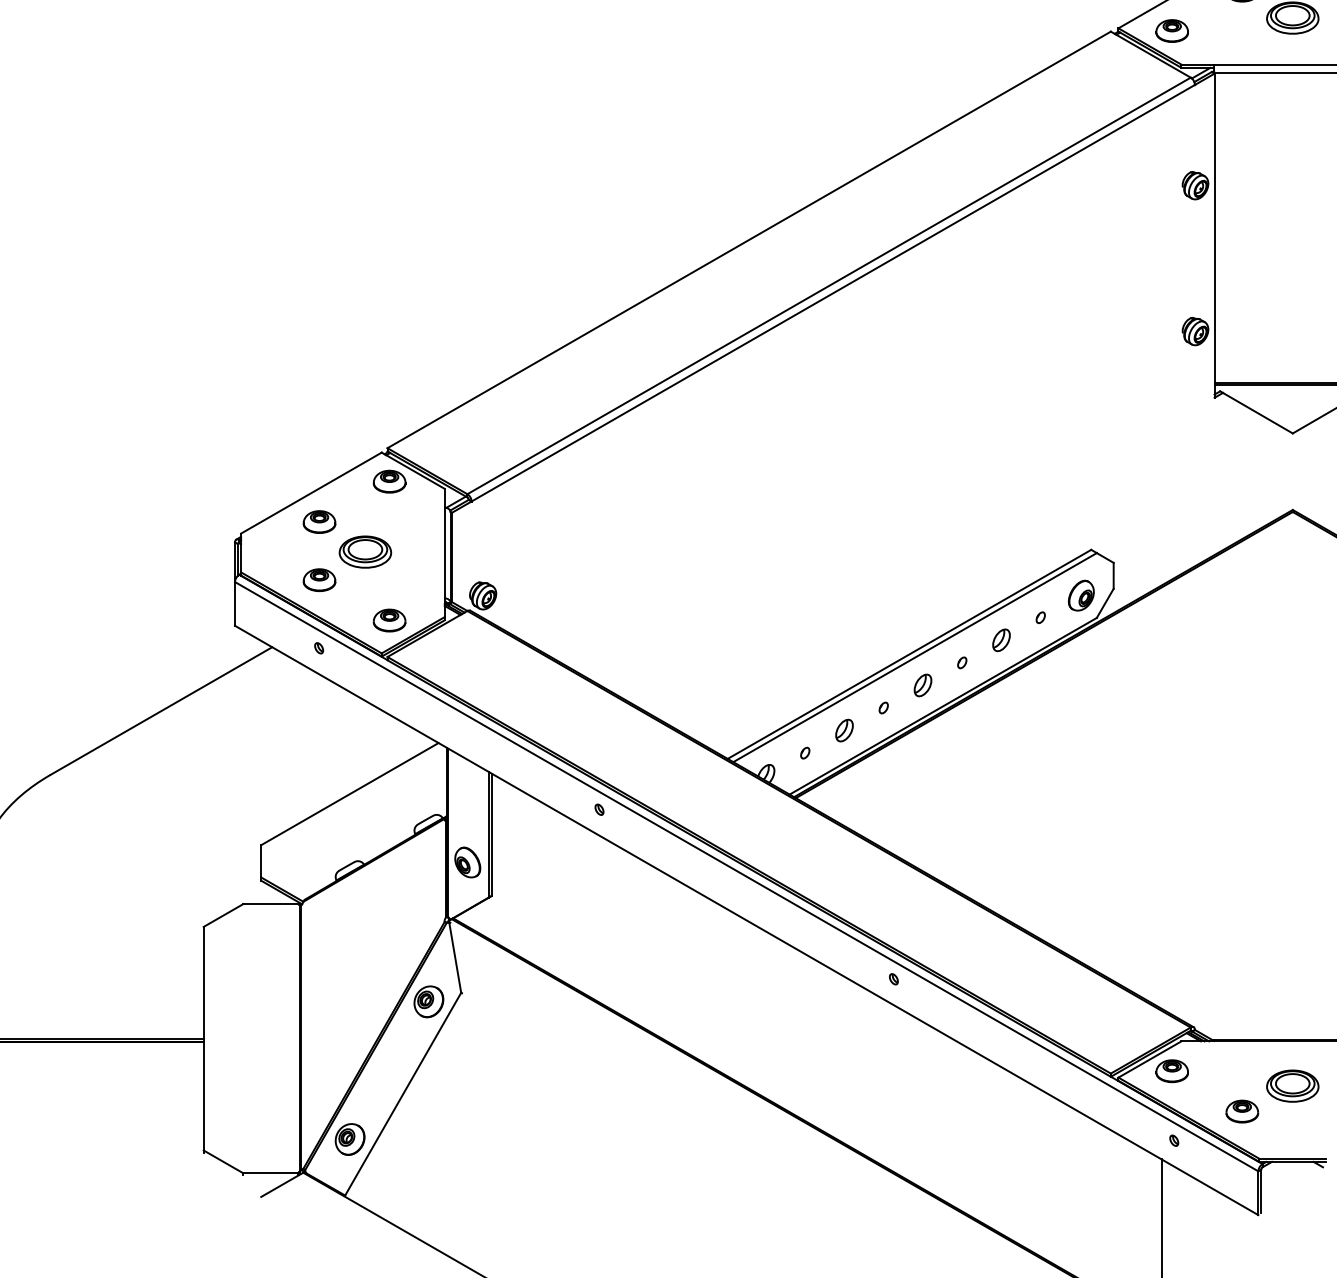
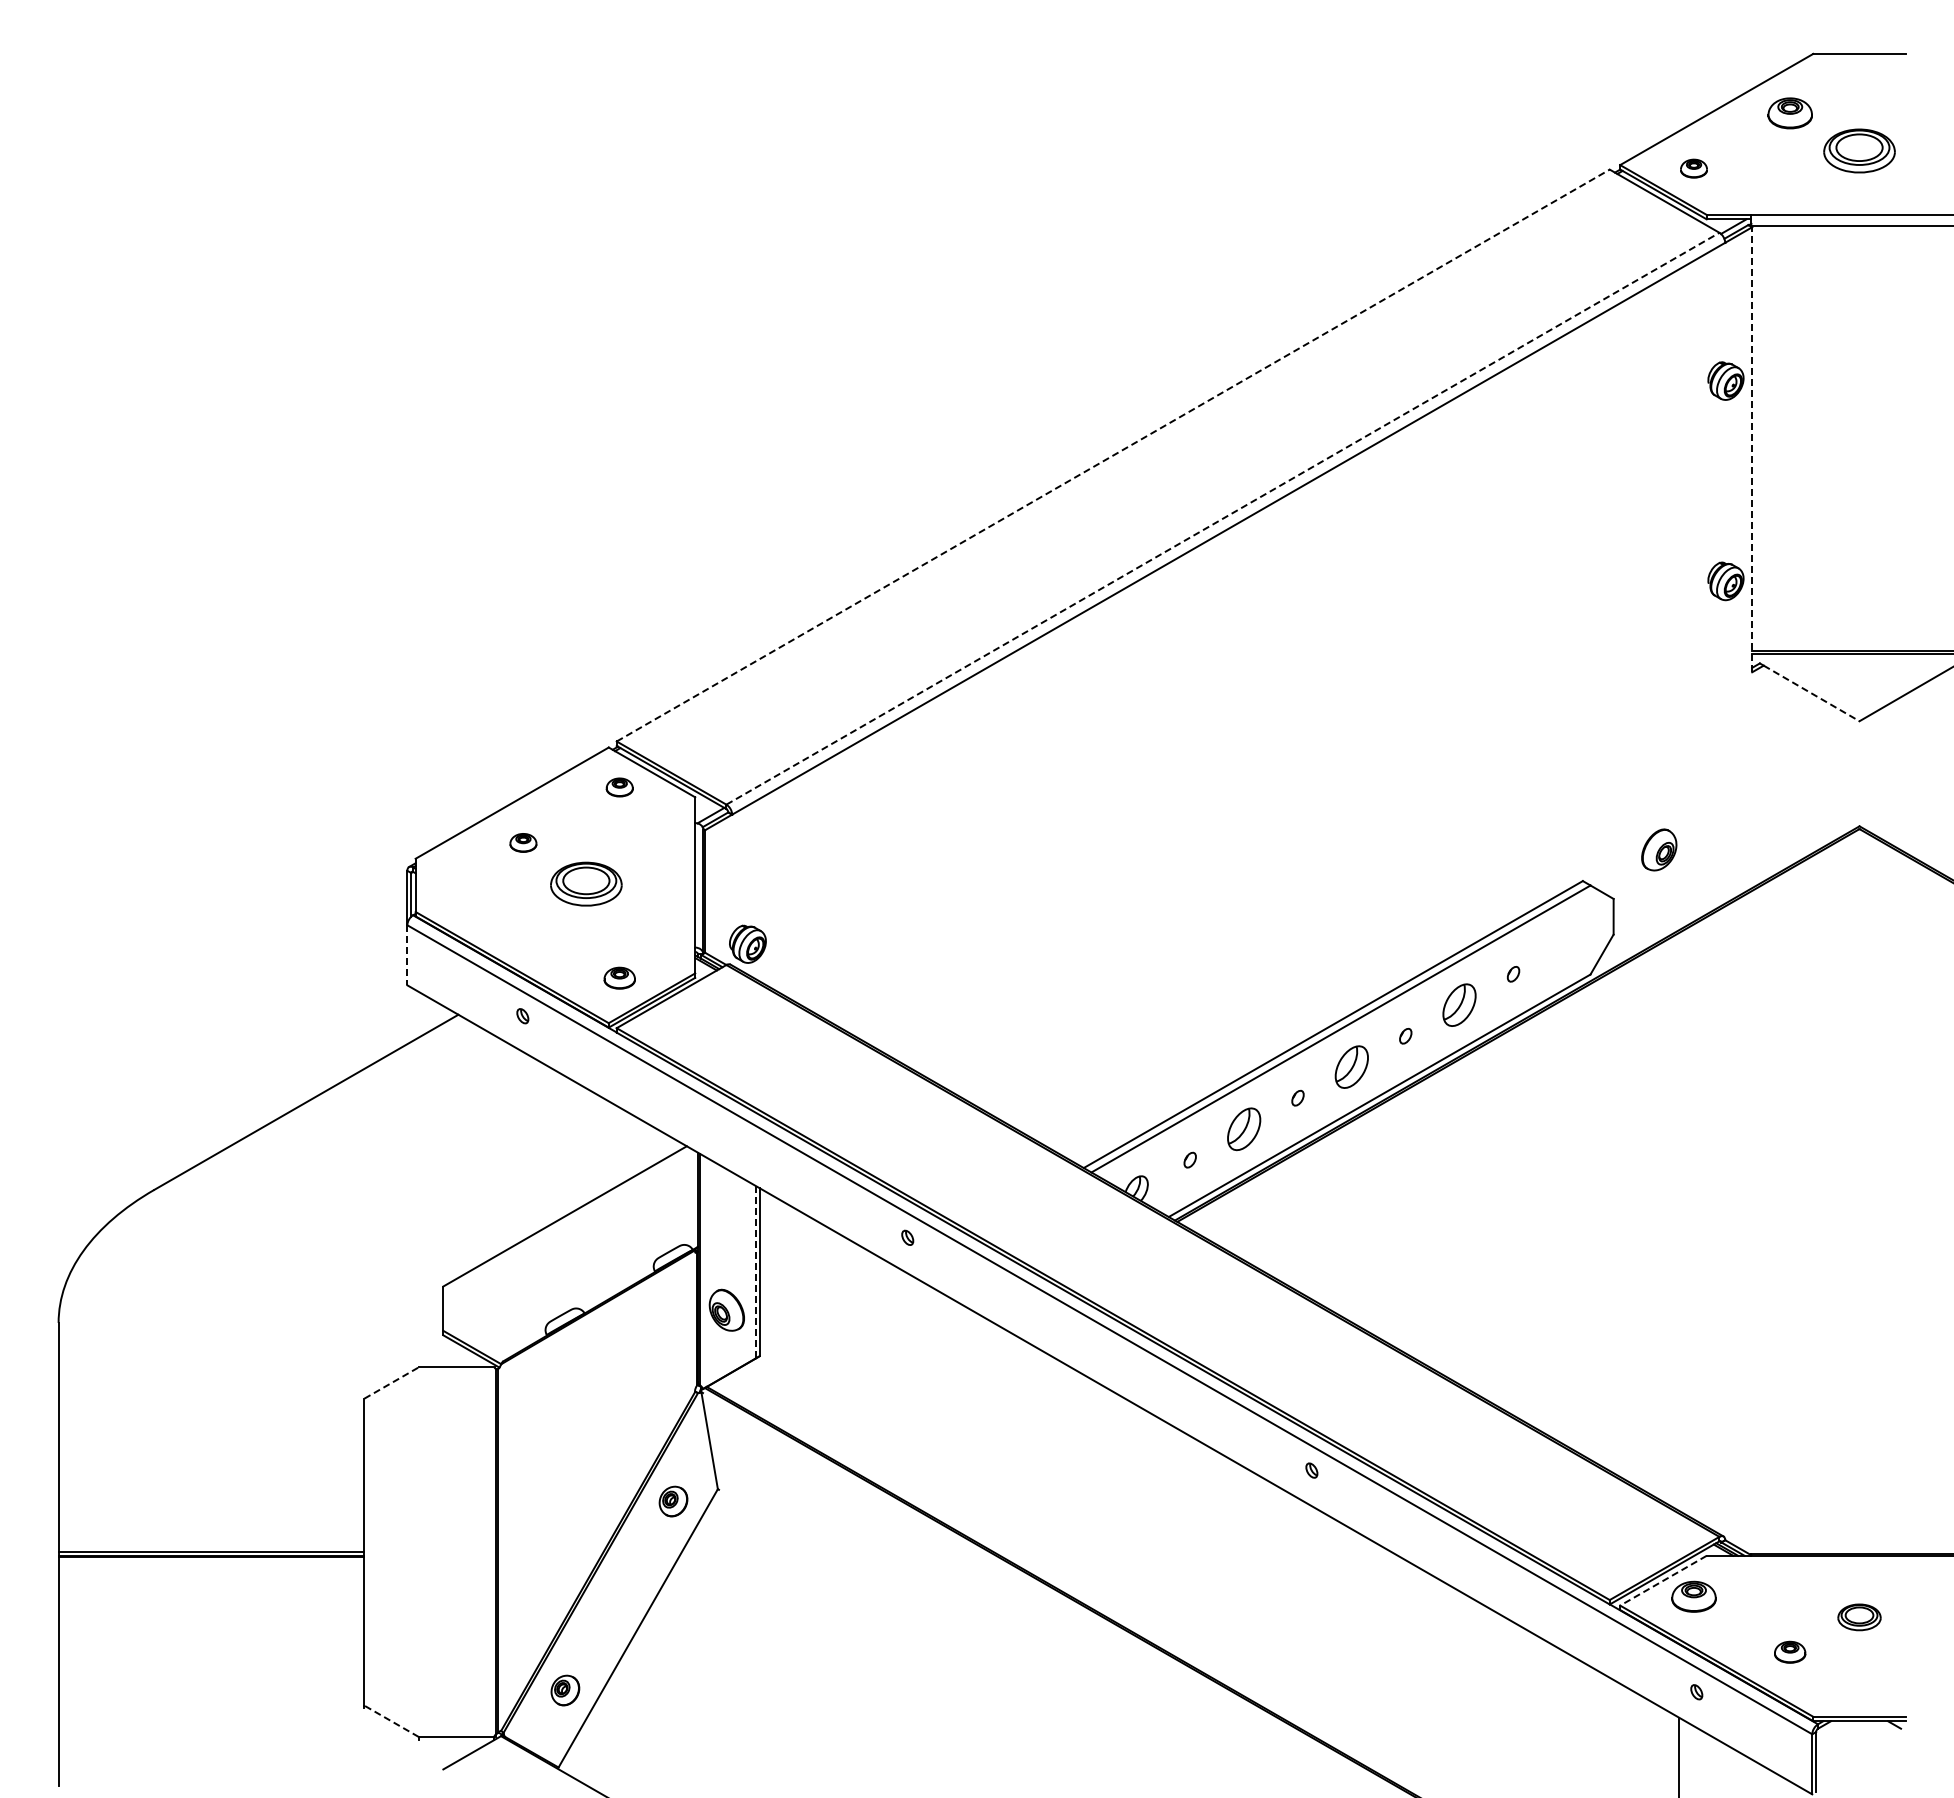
part: (1171, 30) -> (1693, 168), size x0.6
line: (1214, 235) -> (1752, 449), solid -> dashed
line: (749, 239) -> (1113, 455), solid -> dashed
line: (828, 285) -> (1222, 518), solid -> dashed
line: (1258, 413) -> (1812, 693), solid -> dashed
part: (389, 481) -> (619, 787), size x0.6
part: (319, 521) -> (523, 842), size x0.6
part: (319, 580) -> (523, 922), removed
part: (1081, 595) -> (1659, 849), moved
line: (235, 604) -> (407, 955), solid -> dashed
part: (389, 620) -> (619, 978), size x0.7
part: (1001, 640) -> (1459, 1005), size x1.4
part: (922, 685) -> (1351, 1067), size x1.4
part: (844, 730) -> (1243, 1128), size x1.4
line: (488, 834) -> (755, 1272), solid -> dashed
line: (224, 915) -> (392, 1382), solid -> dashed
part: (428, 1001) -> (673, 1501), size x0.7
line: (1150, 1059) -> (1663, 1580), solid -> dashed
part: (1292, 1086) -> (1859, 1617), size x0.6
part: (1241, 1111) -> (1789, 1652), size x0.7
part: (350, 1139) -> (565, 1690), size x0.7
line: (223, 1162) -> (391, 1721), solid -> dashed

